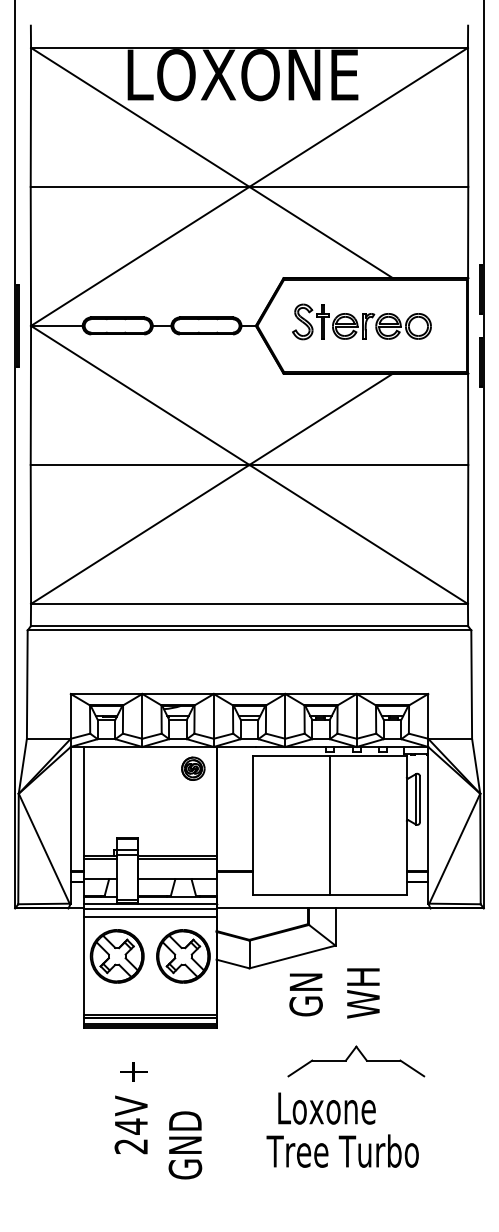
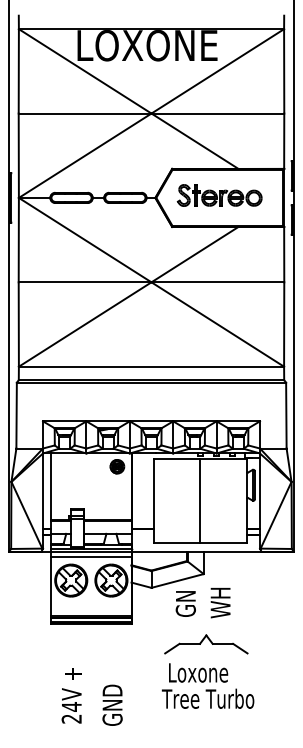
part: (356, 1061) -> (206, 644), moved
text: (130, 1107) -> (71, 695), moved
text: (185, 1144) -> (112, 704), moved

